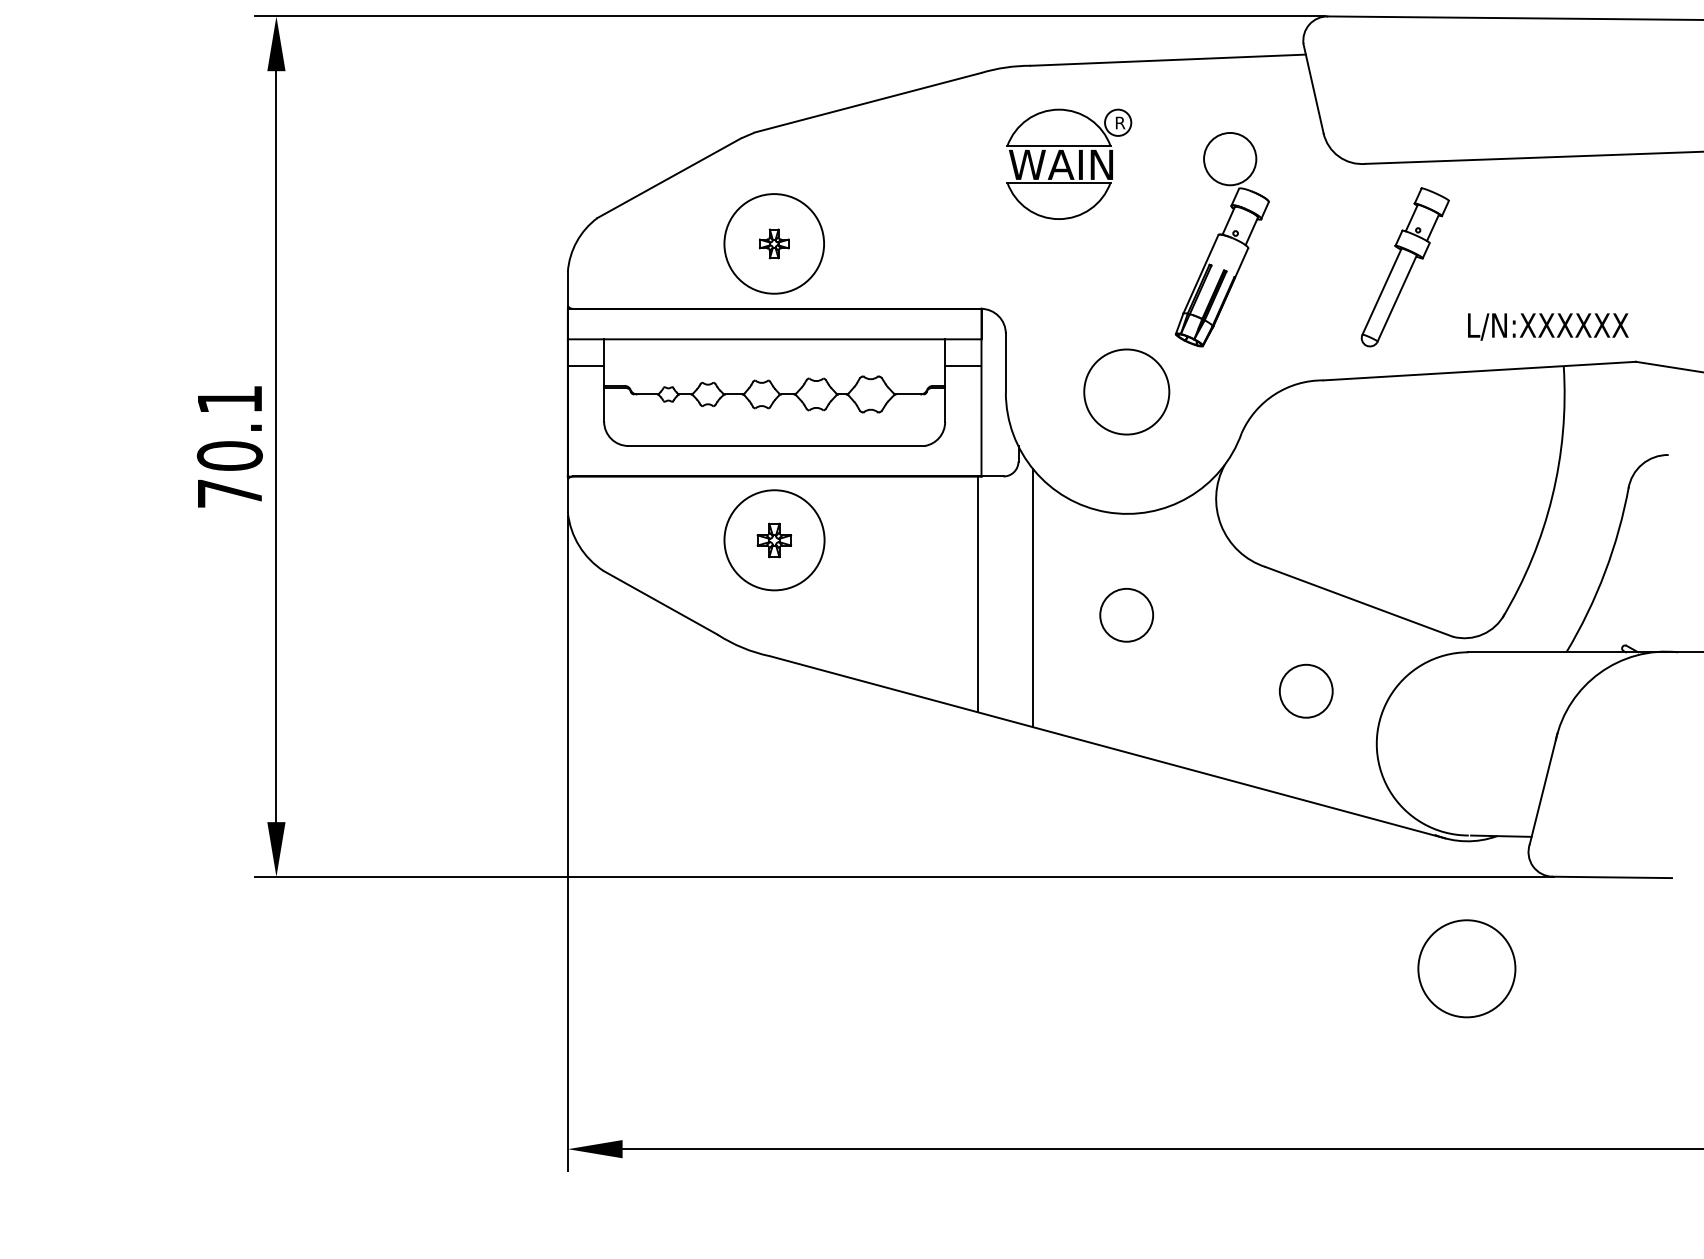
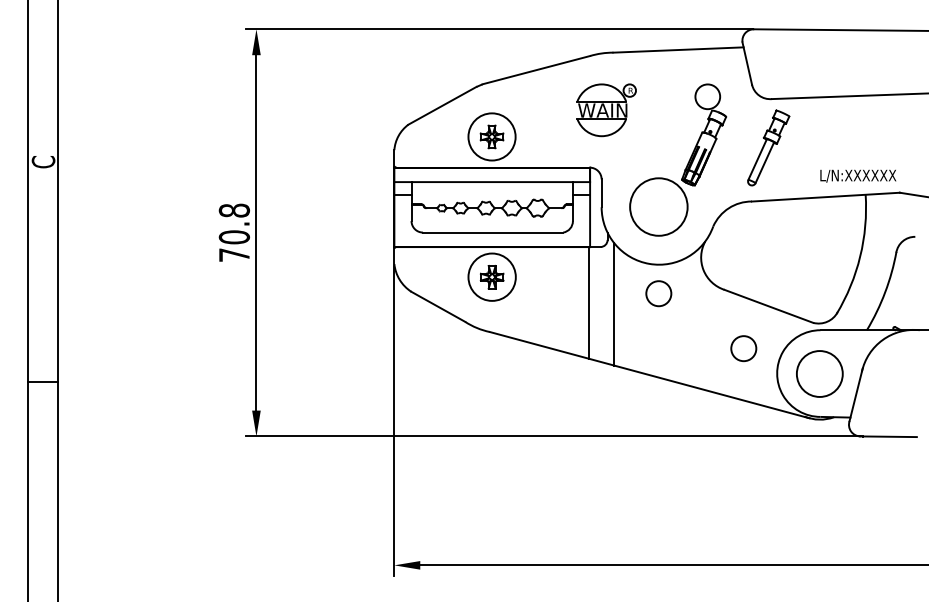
part: (1068, 164) -> (606, 110), moved
part: (773, 242) -> (491, 136), size x1.67
part: (1404, 266) -> (768, 147), moved
circle: (1126, 390) -> (658, 206), size x1.43
text: (230, 399) -> (234, 210), 70.1 -> 70.8
part: (773, 540) -> (491, 277), size x1.43
circle: (1126, 614) -> (658, 293), moved
circle: (1466, 967) -> (819, 373), moved

